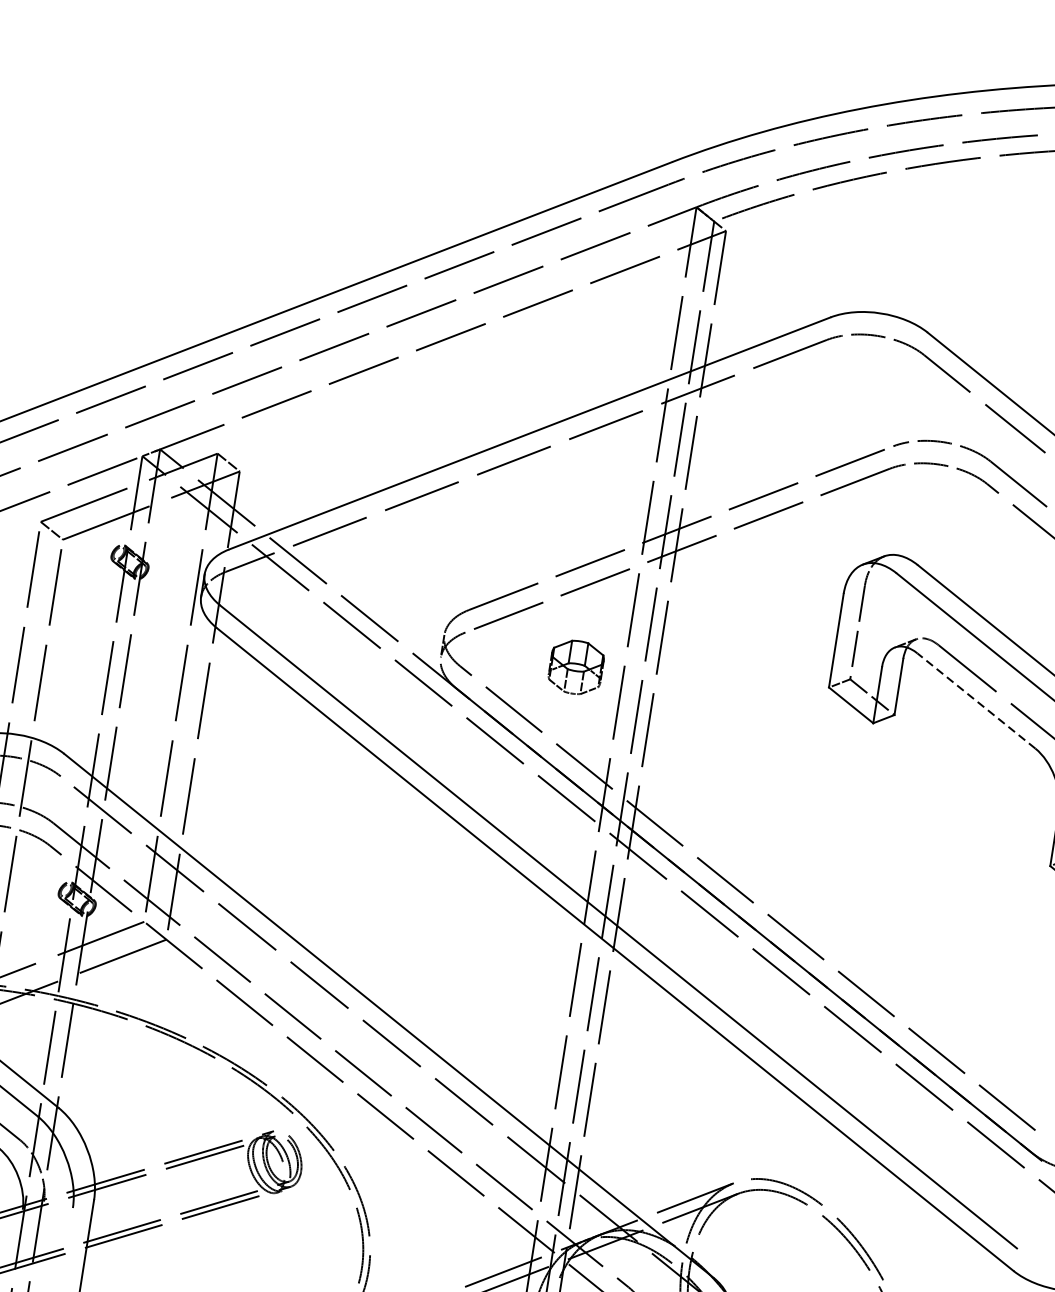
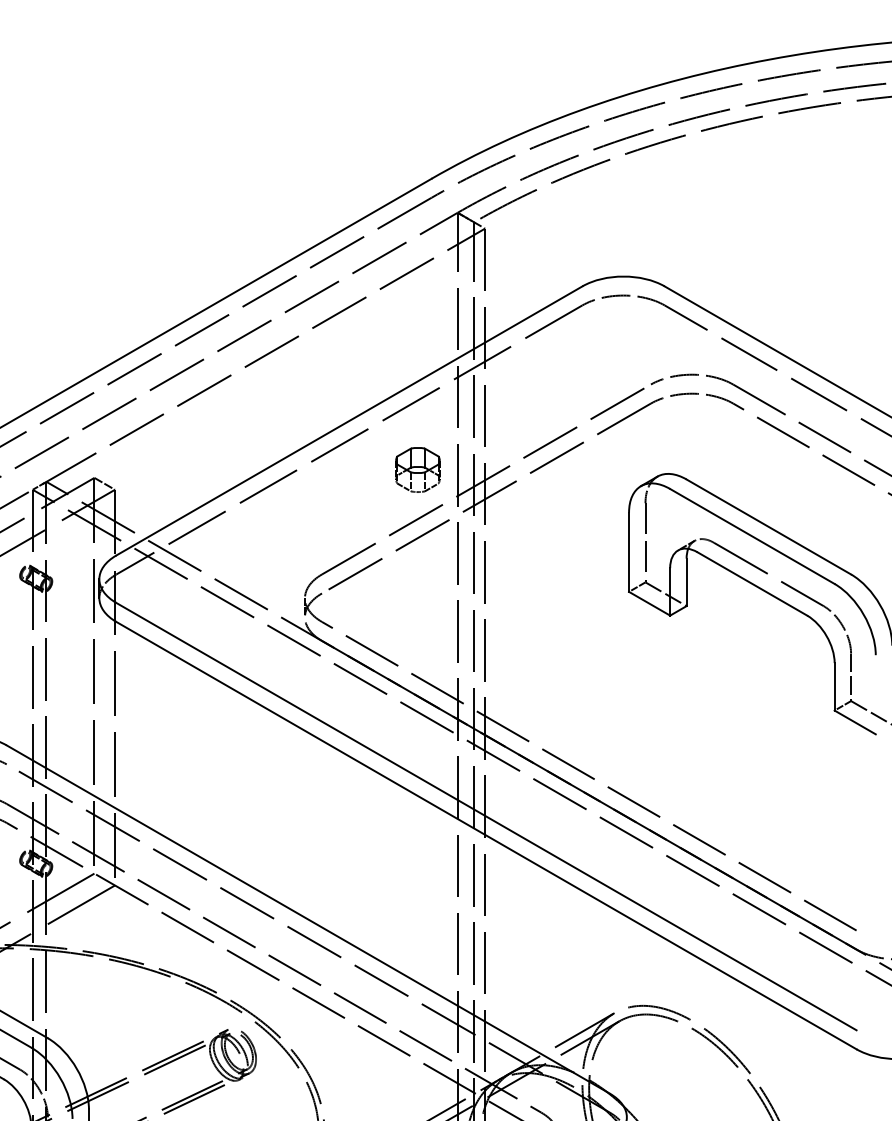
part: (575, 666) -> (417, 469), moved
line: (975, 700) -> (751, 583), dashed -> solid

